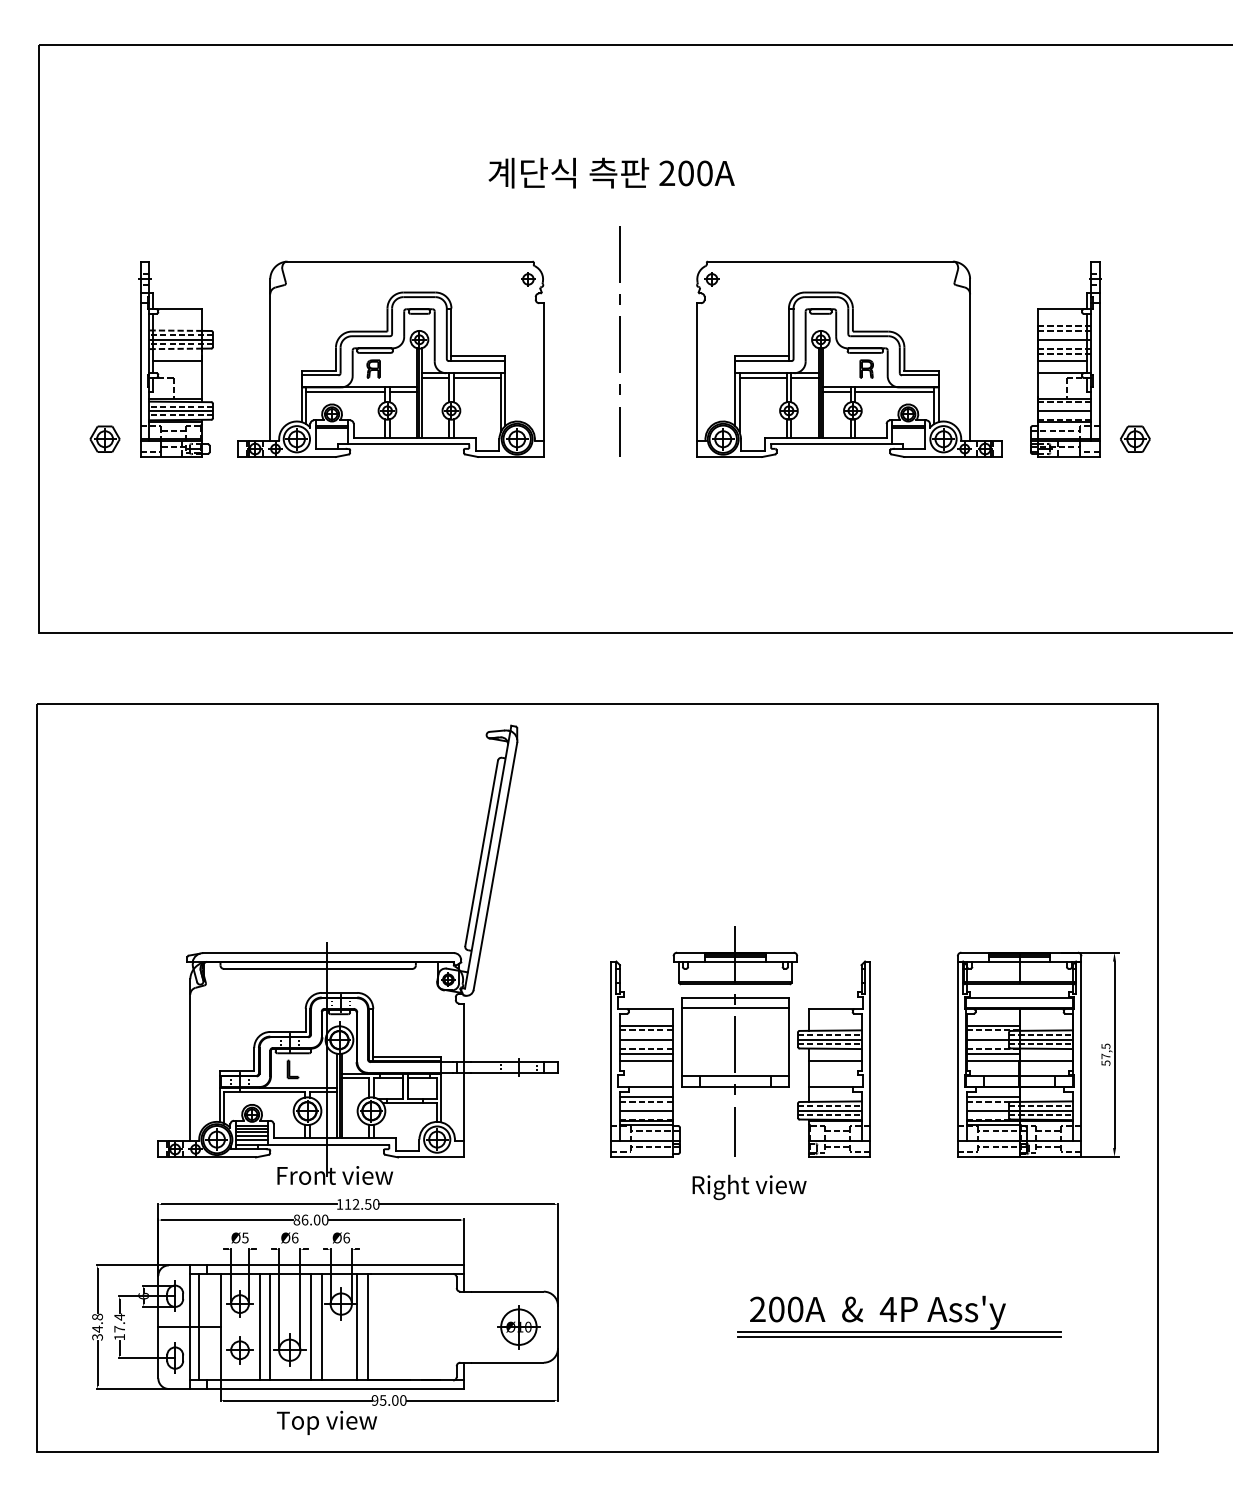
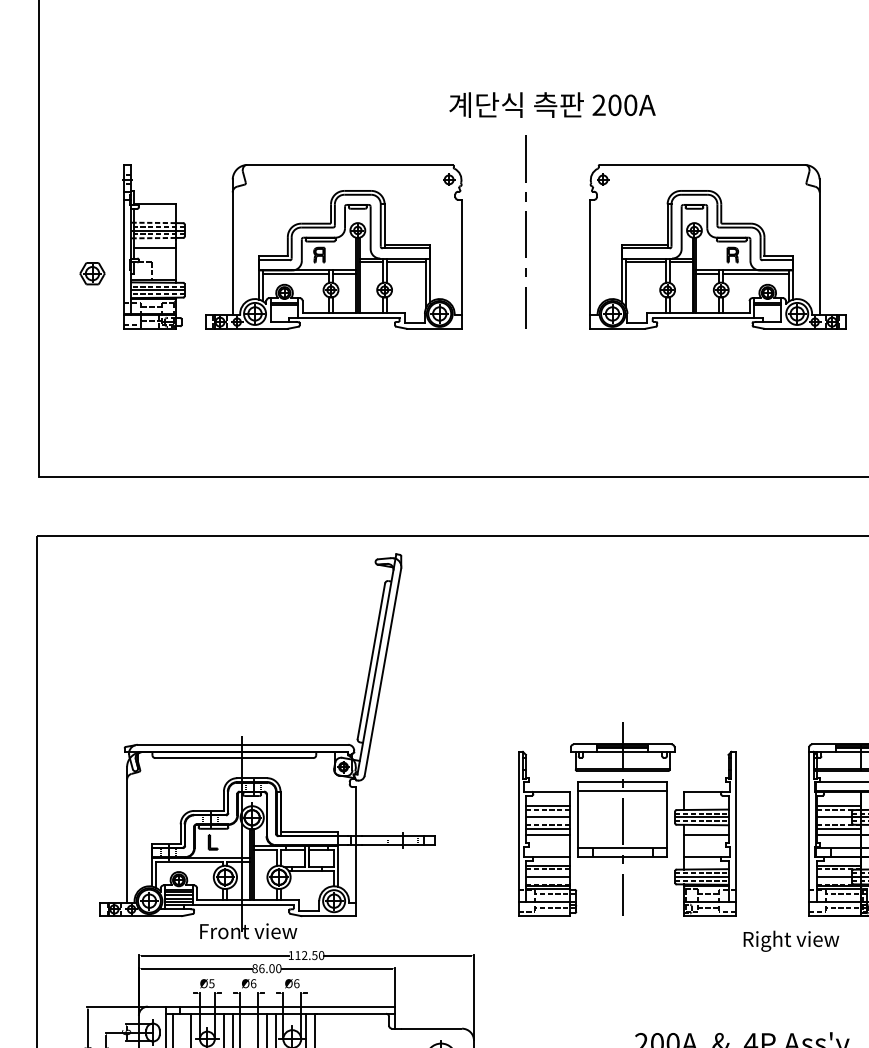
text: (611, 172) -> (552, 104), moved
part: (104, 438) -> (92, 273), moved
part: (357, 954) -> (267, 745), moved
text: (749, 1187) -> (791, 941), moved

